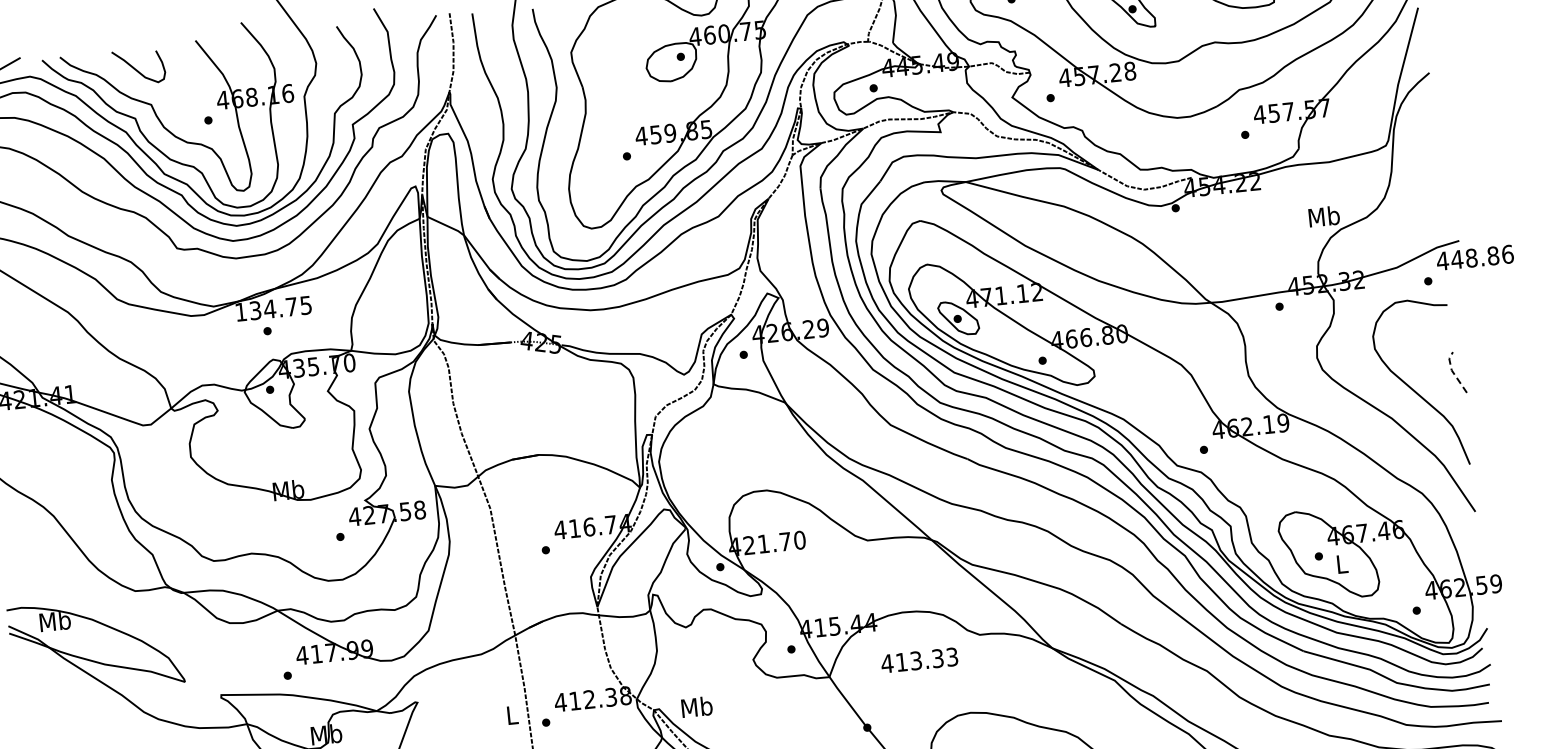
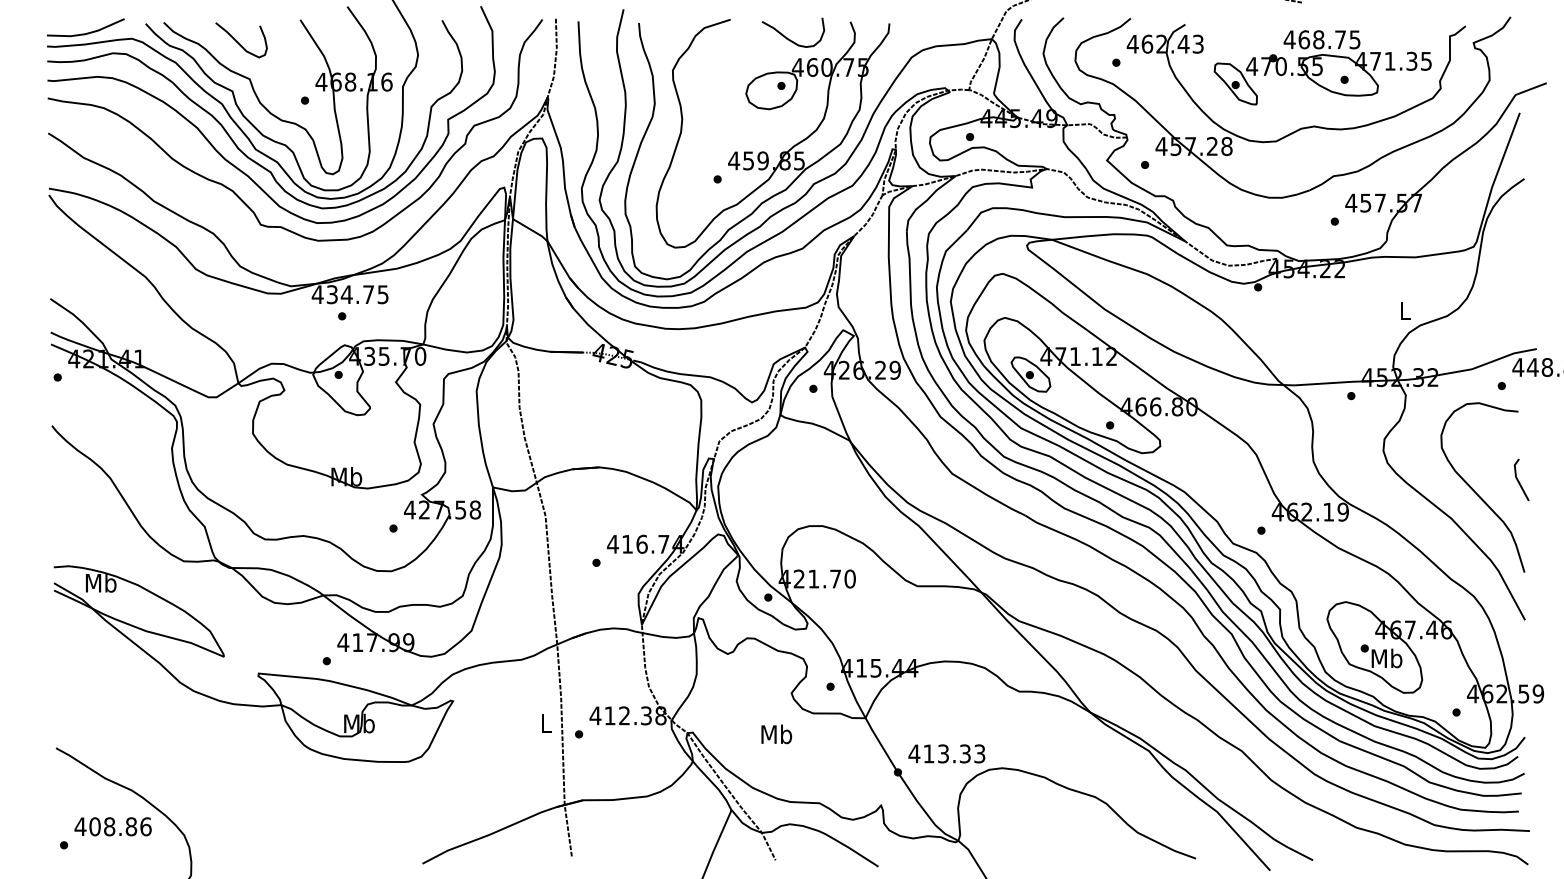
text: (1323, 216) -> (1404, 310), Mb -> L
text: (240, 311) -> (317, 294), 134.75 -> 434.75
line: (1453, 372) -> (1517, 479), dashed -> solid
text: (1341, 564) -> (1386, 658), L -> Mb
text: (919, 660) -> (946, 753), moved
text: (696, 707) -> (776, 734), moved

